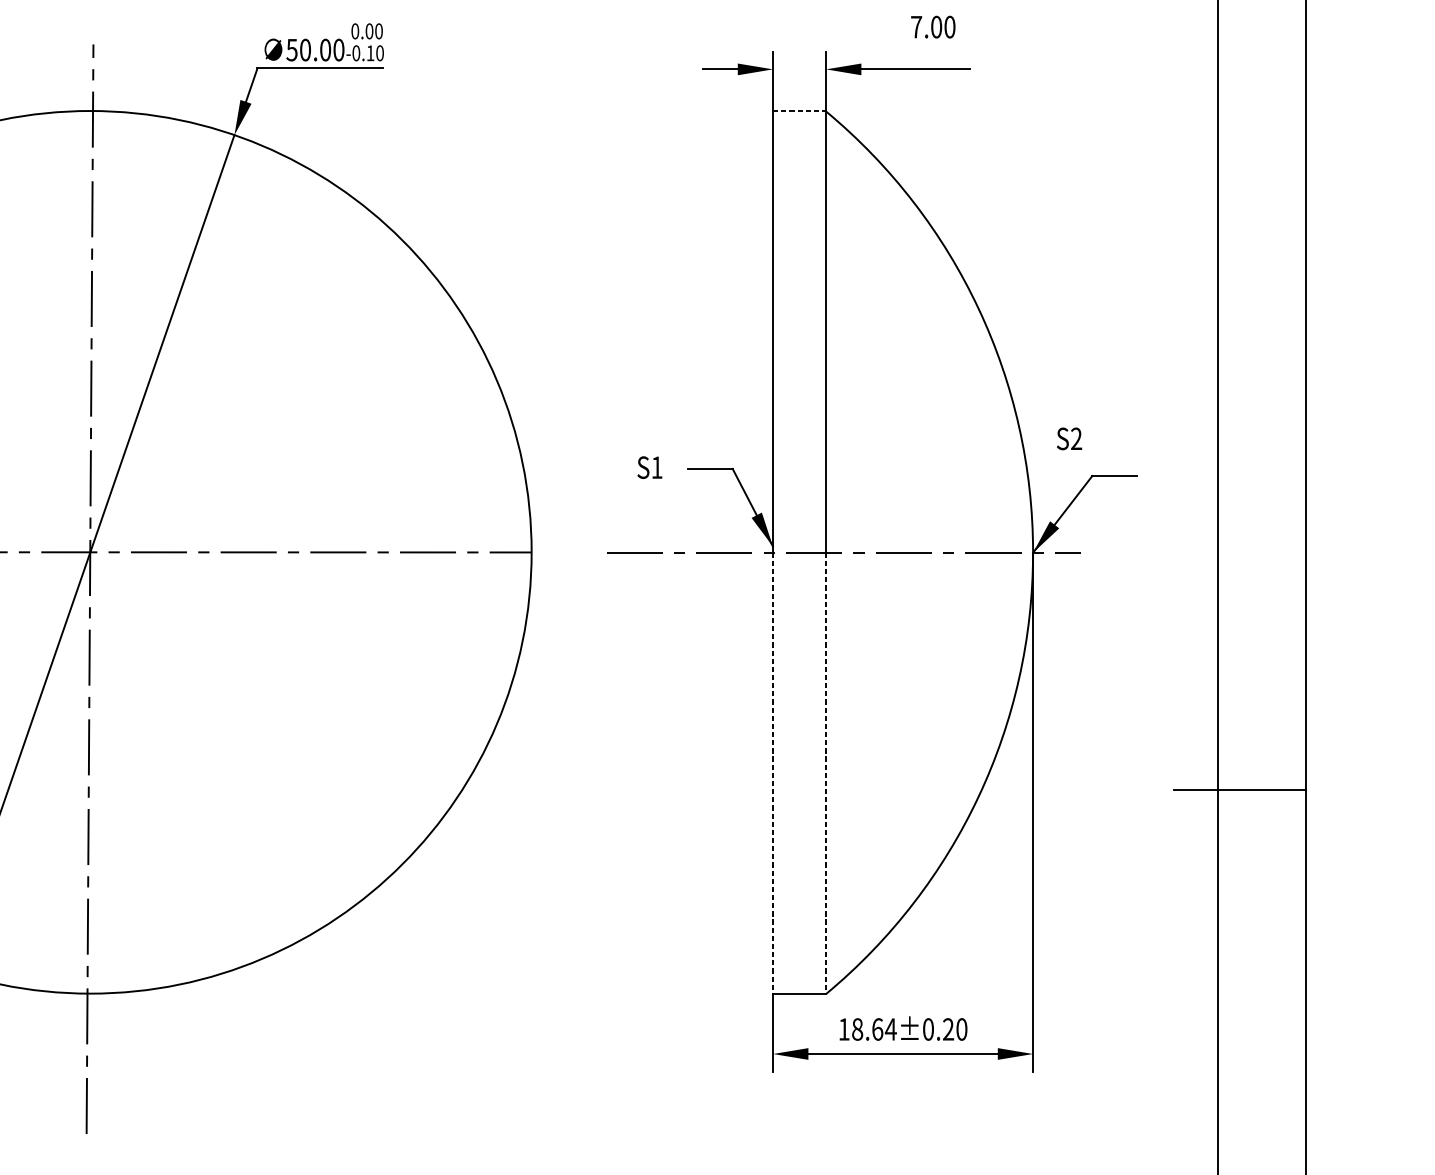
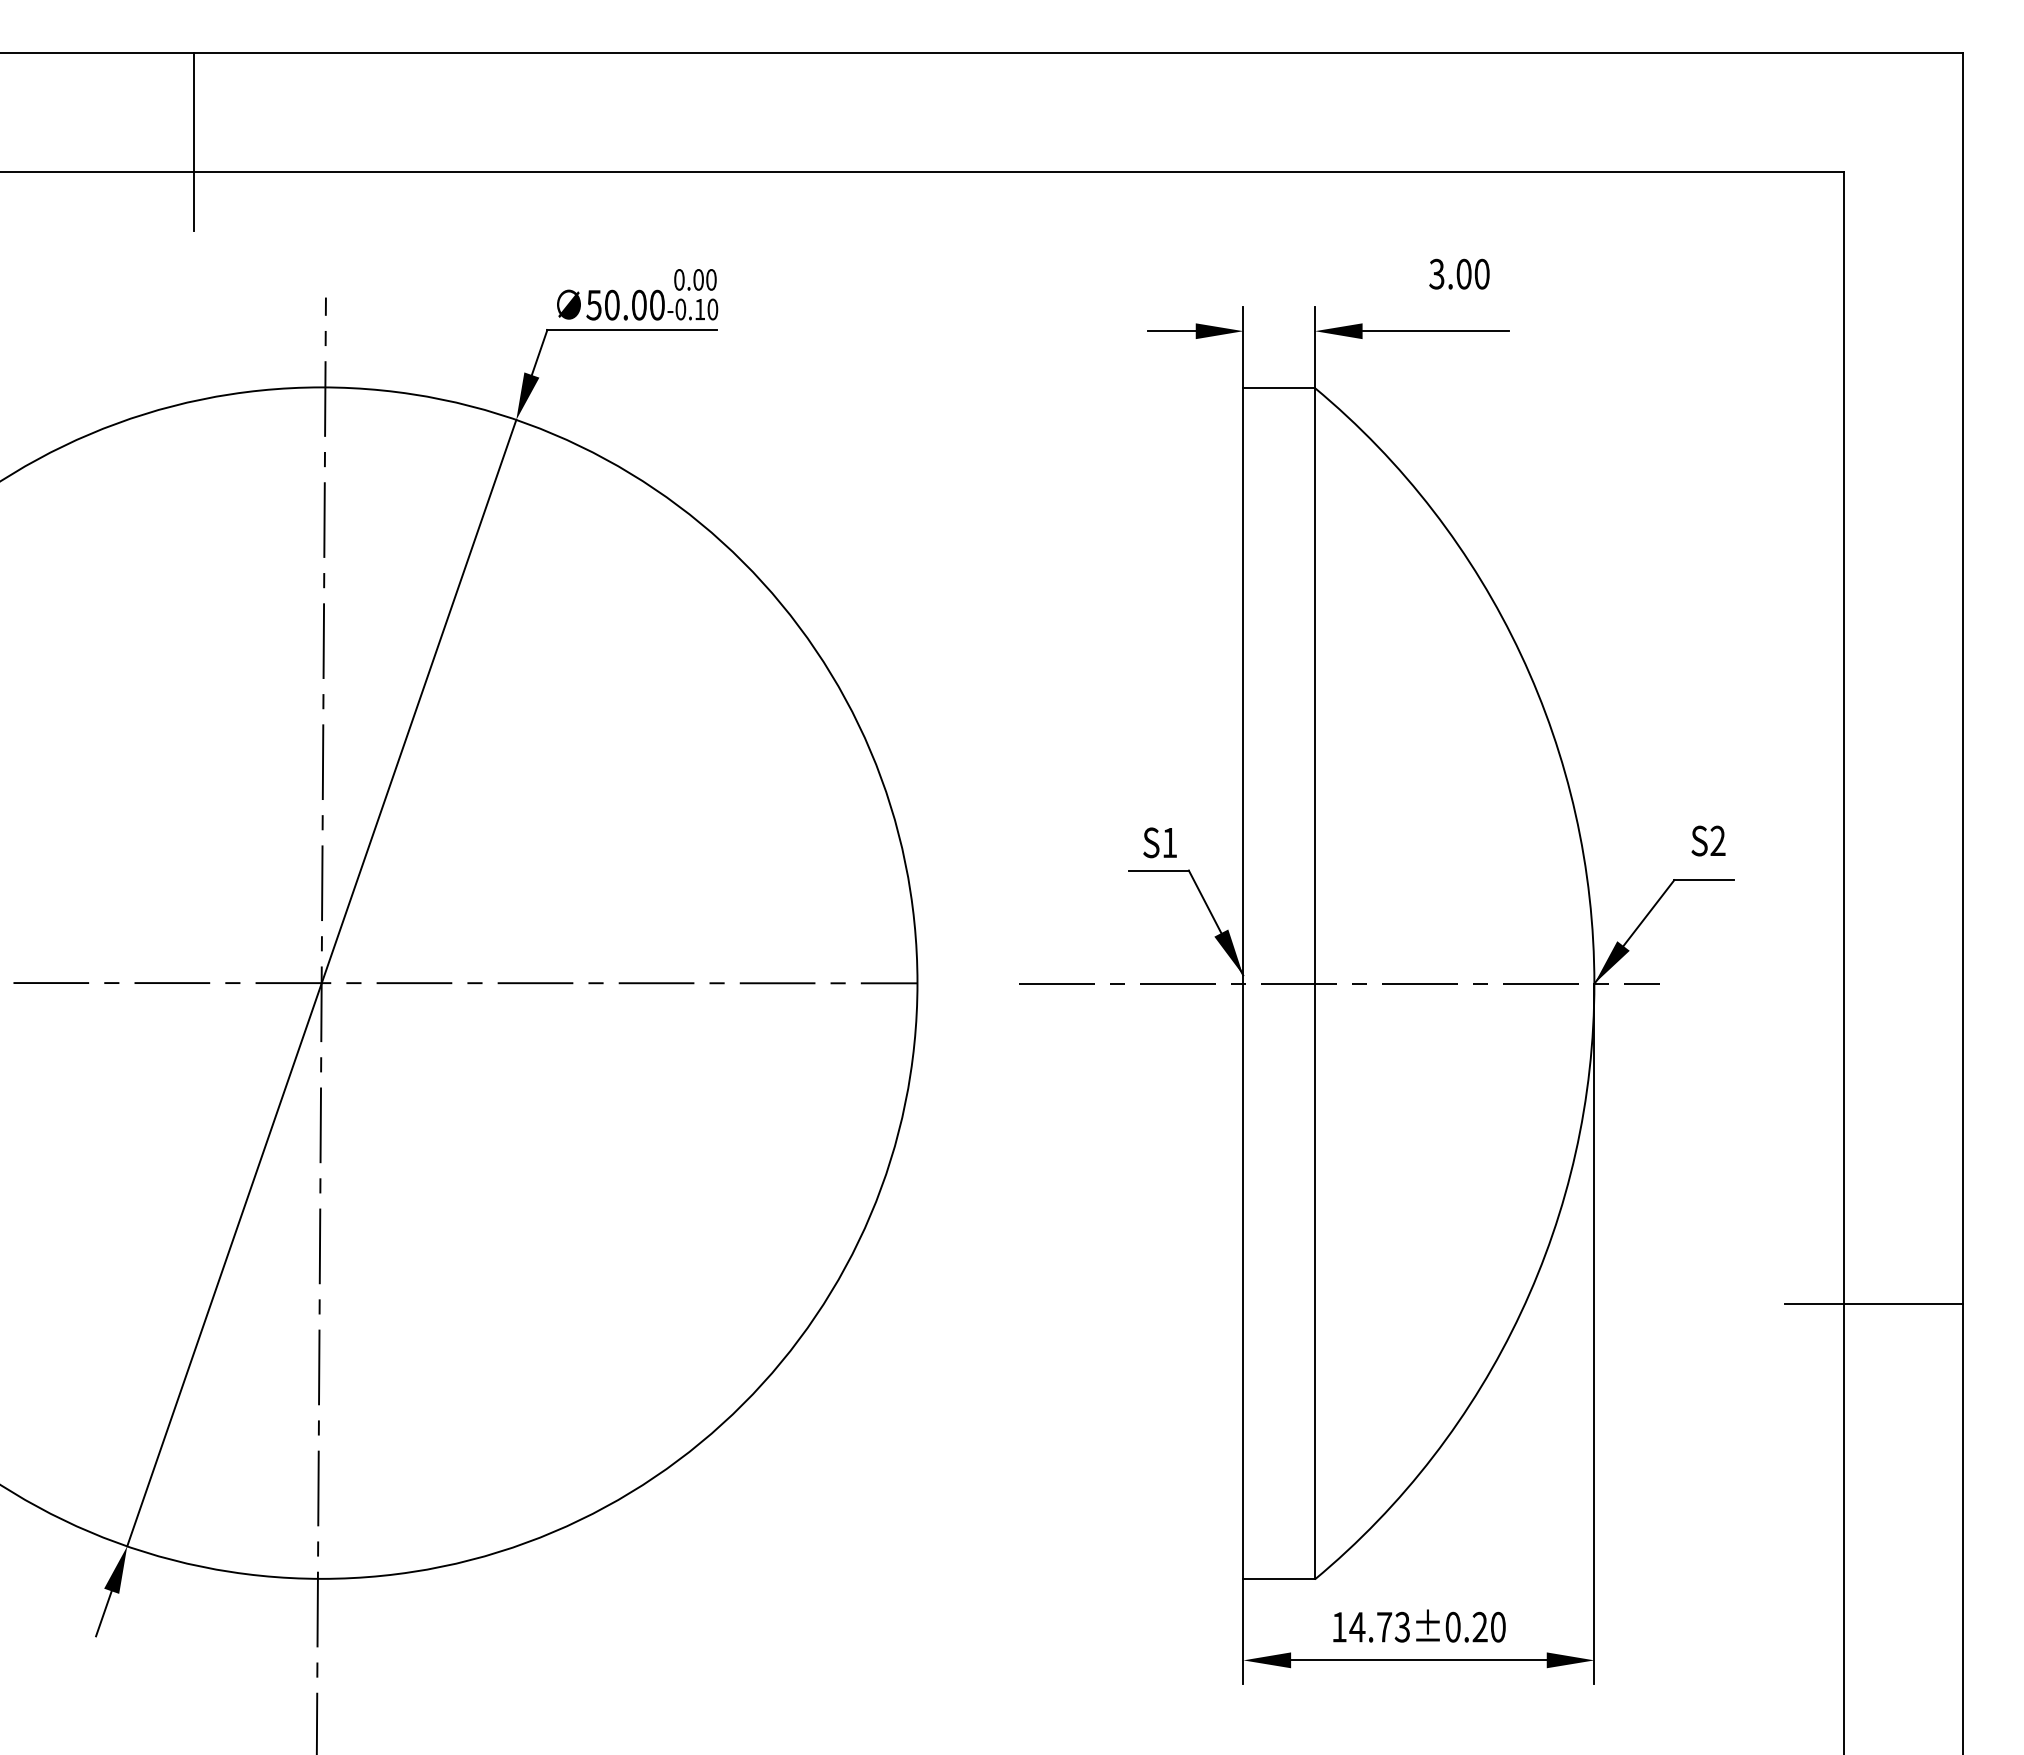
text: (916, 26) -> (1436, 273), 7.00 -> 3.00
line: (799, 111) -> (1279, 388), dashed -> solid
text: (1069, 438) -> (1708, 840), moved
text: (649, 467) -> (1159, 842), moved
line: (773, 773) -> (1243, 1281), dashed -> solid
line: (825, 773) -> (1314, 1281), dashed -> solid
text: (873, 1028) -> (1379, 1626), 18.64±0.20 -> 14.73±0.20

